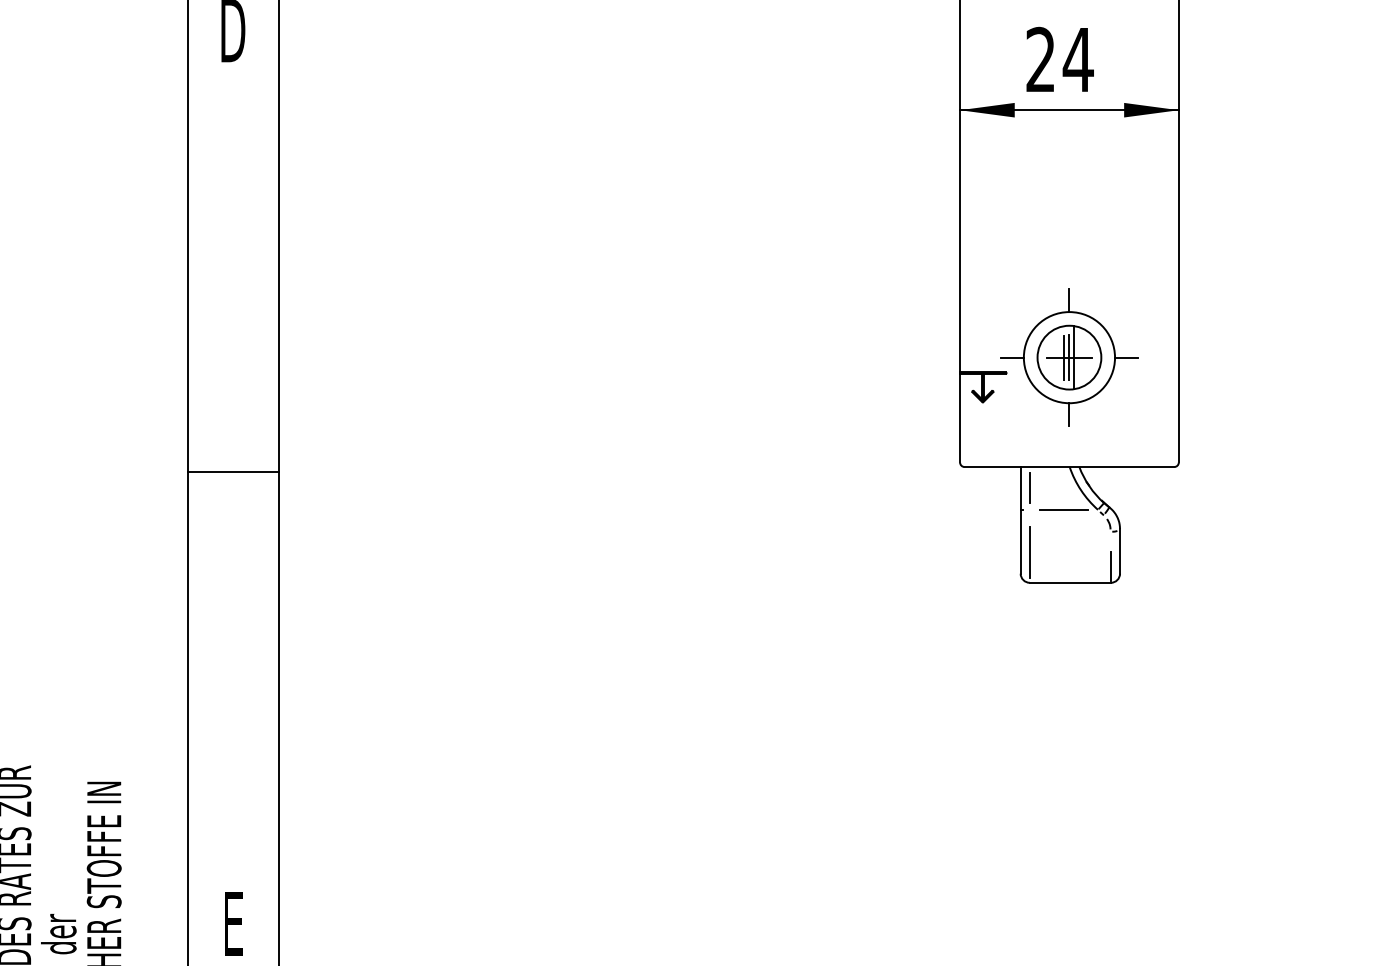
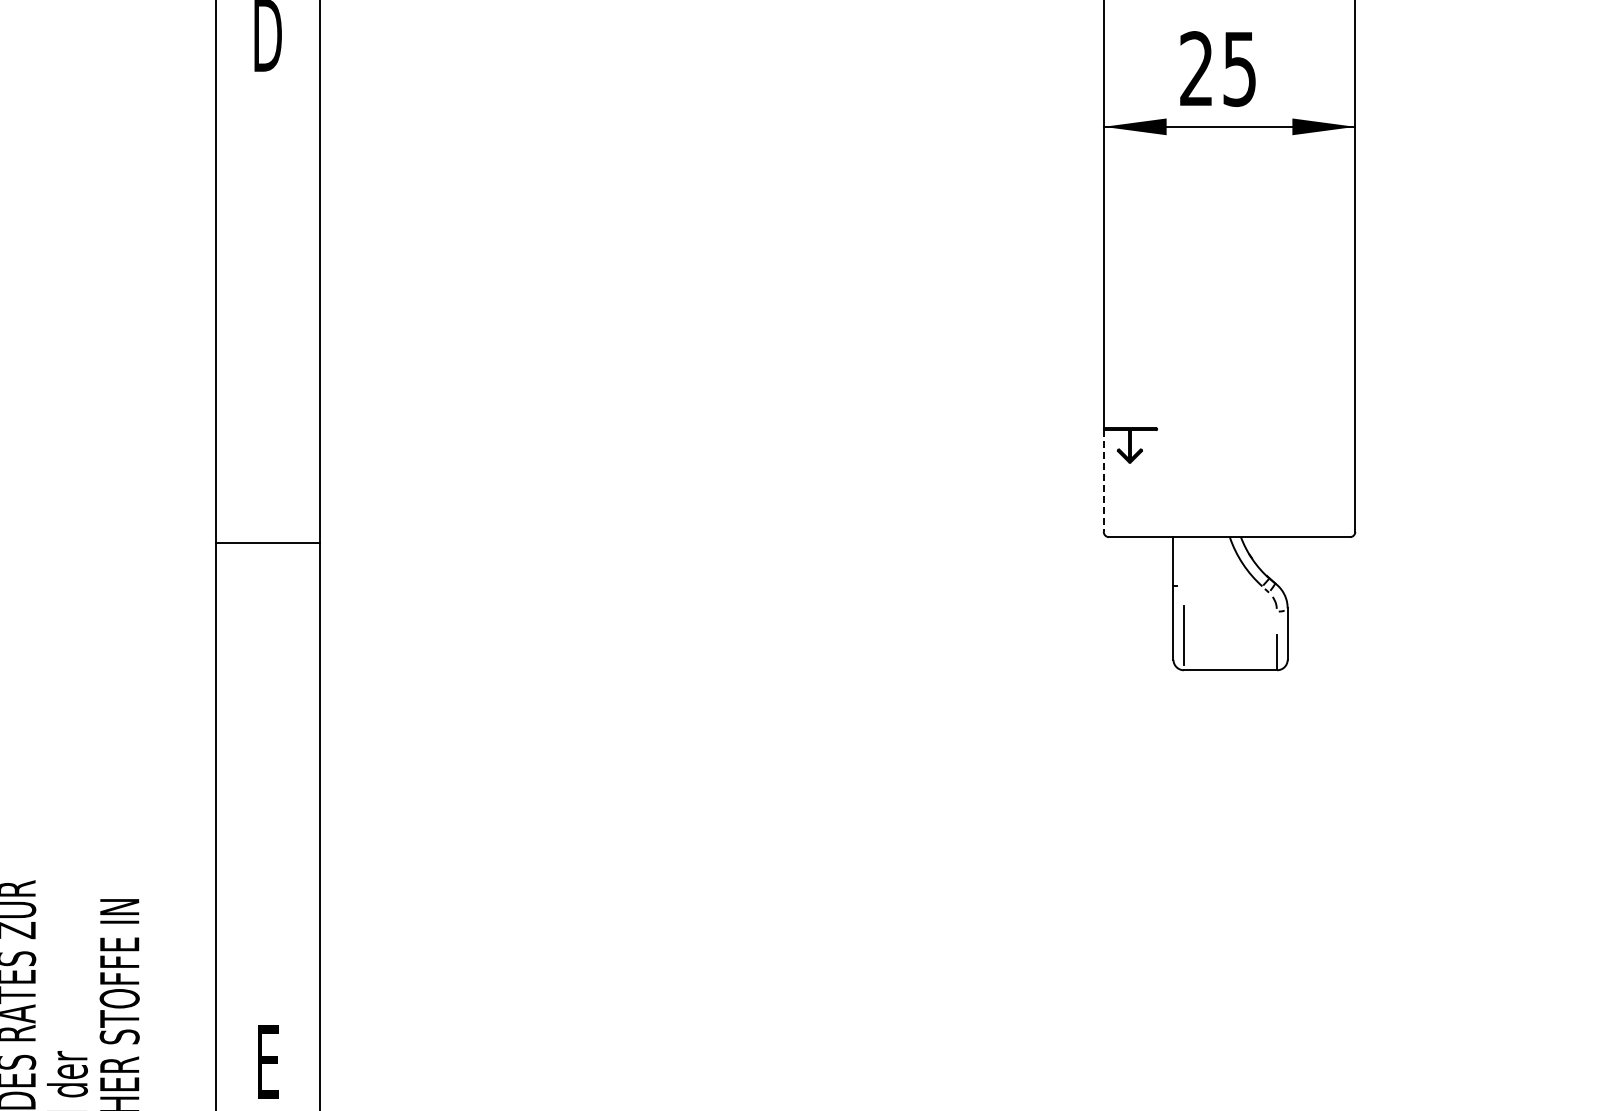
text: (1078, 60) -> (1239, 69), 24 -> 25
part: (1069, 357) -> (1229, 411), removed
line: (959, 418) -> (1103, 481), solid -> dashed
line: (1029, 488) -> (1183, 561), removed
line: (1063, 509) -> (1222, 586), removed

